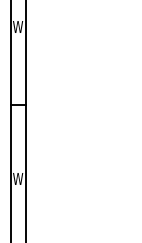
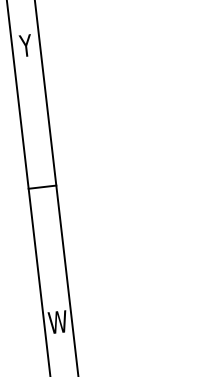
text: (18, 26) -> (26, 44), W -> Y

